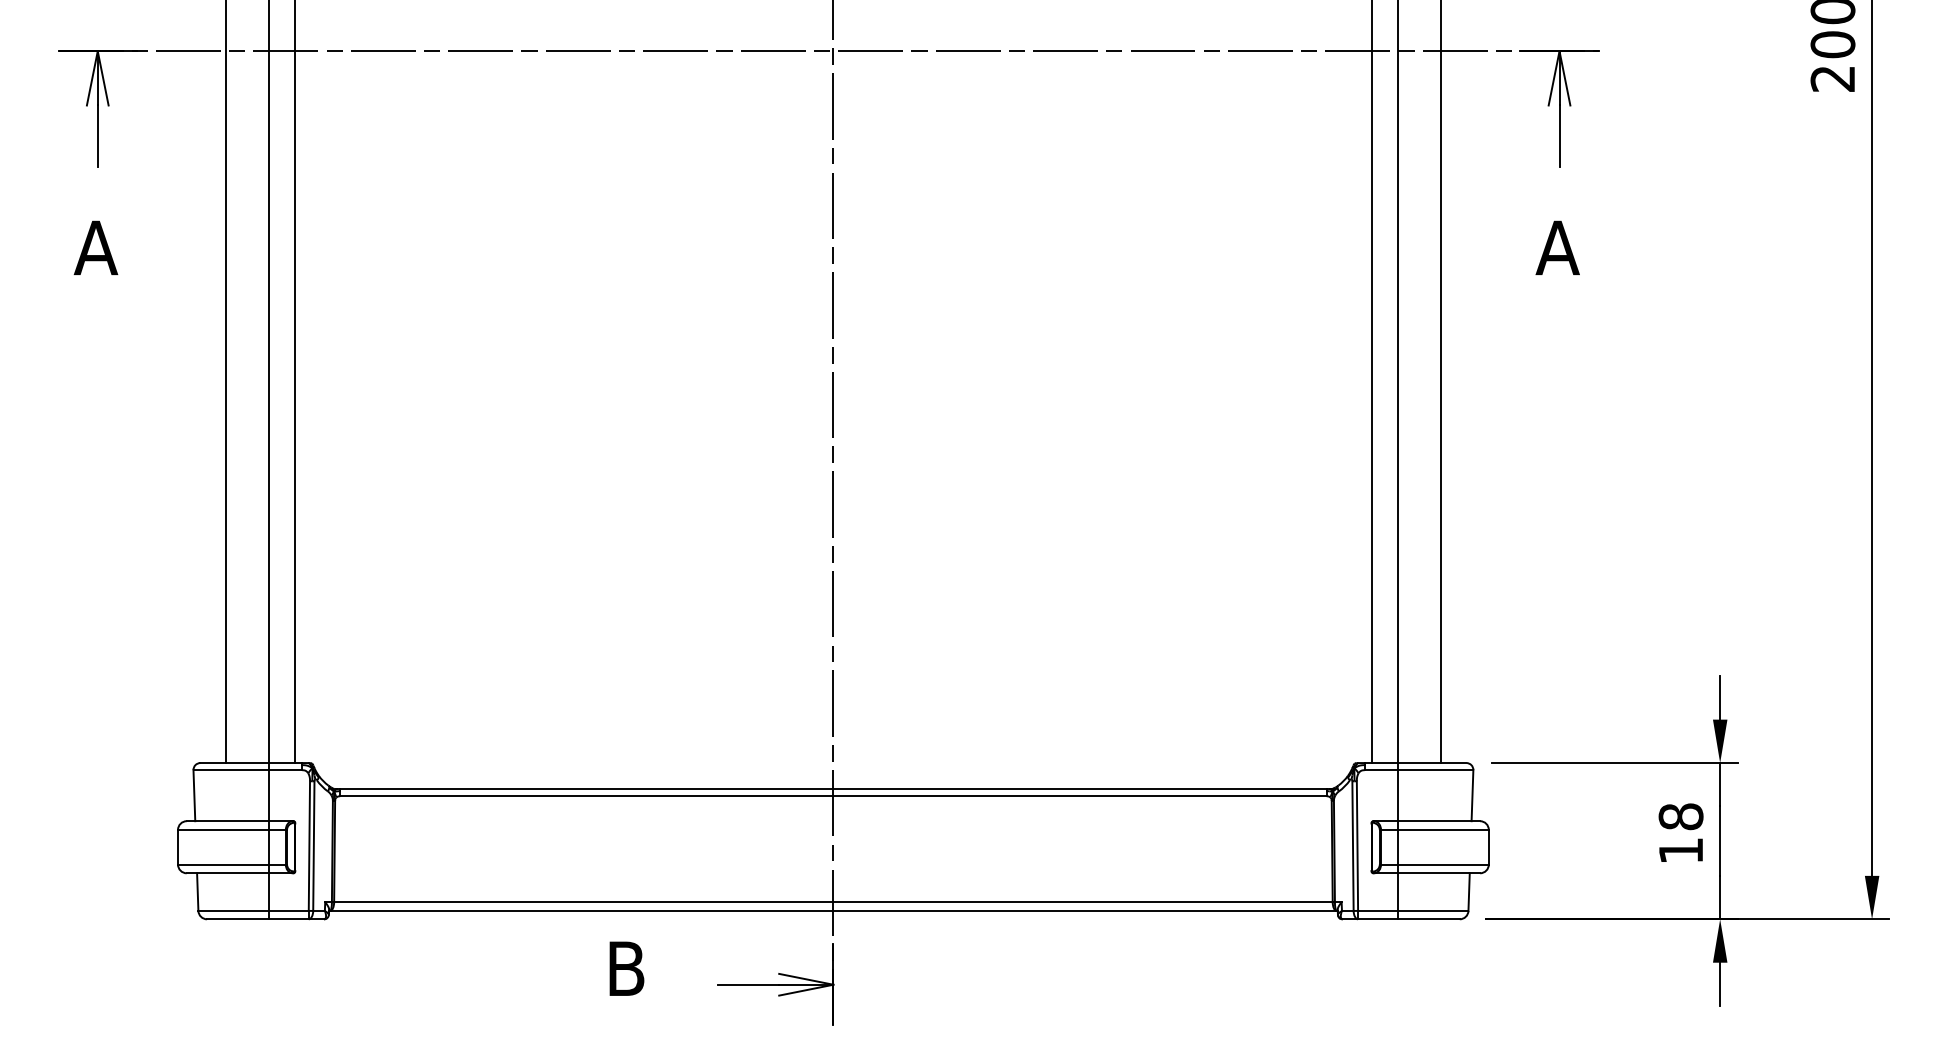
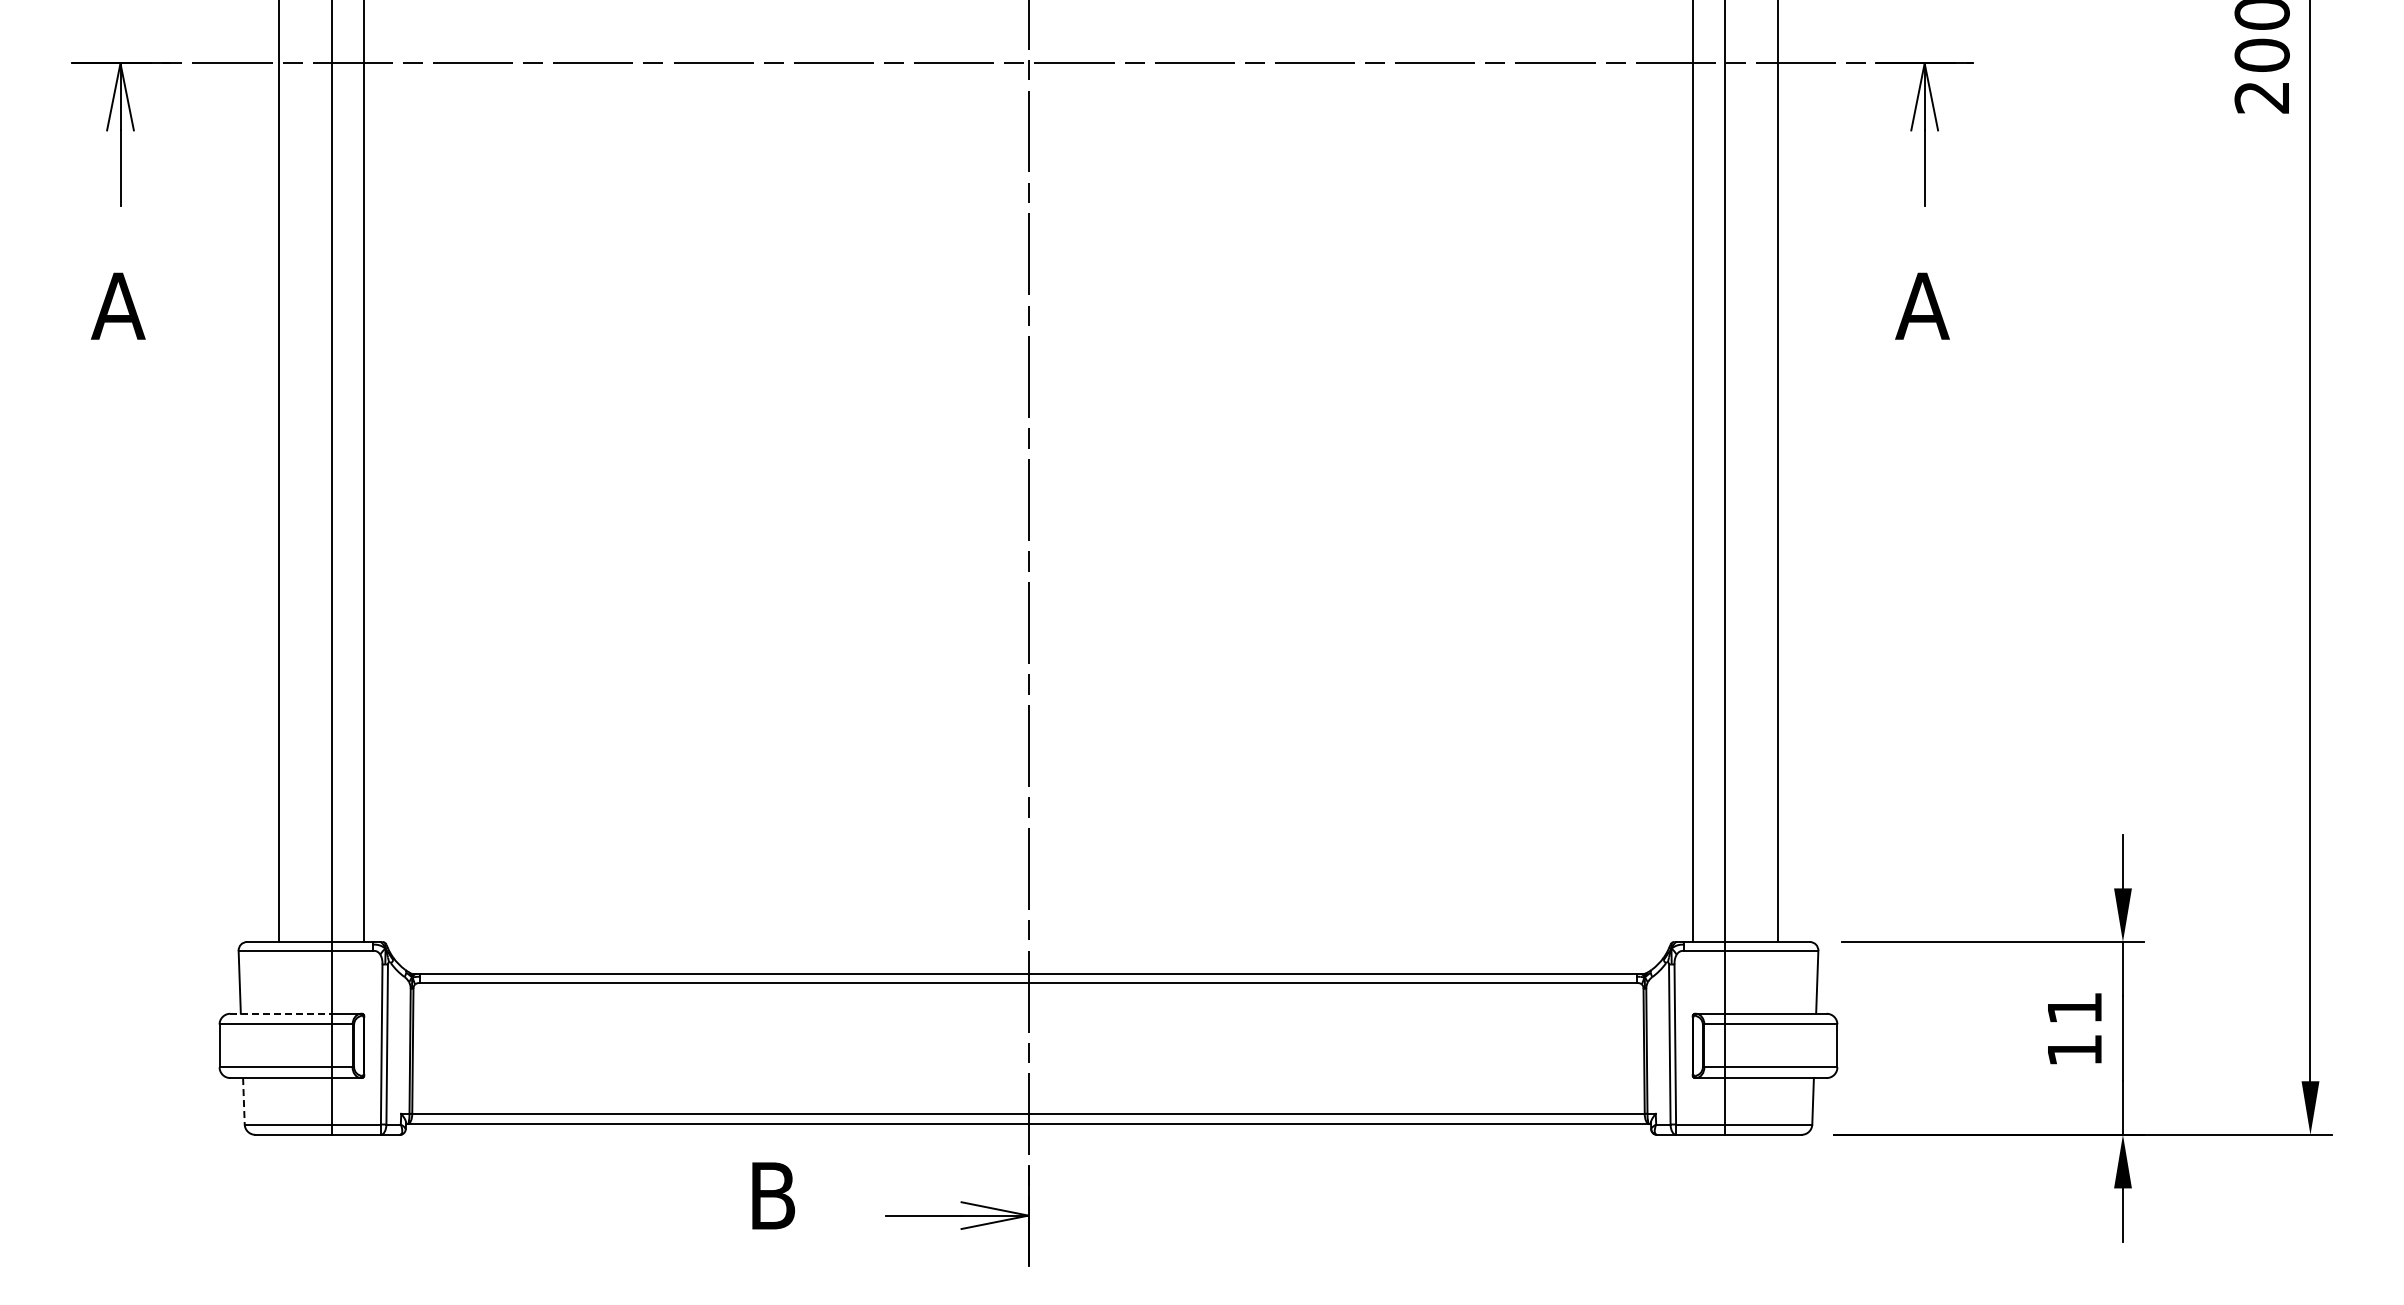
text: (1680, 816) -> (2074, 1007), 18 -> 11
line: (228, 820) -> (281, 1013), solid -> dashed
line: (197, 892) -> (243, 1101), solid -> dashed

